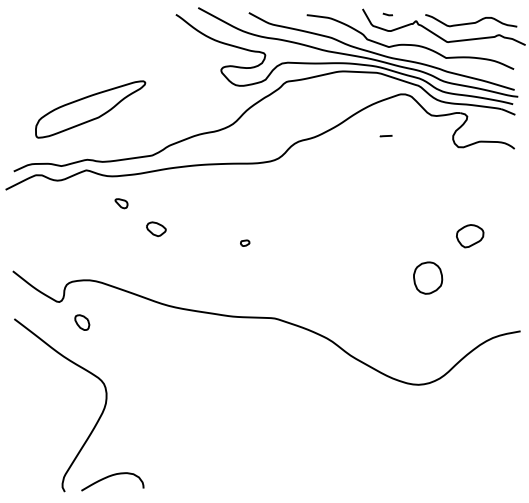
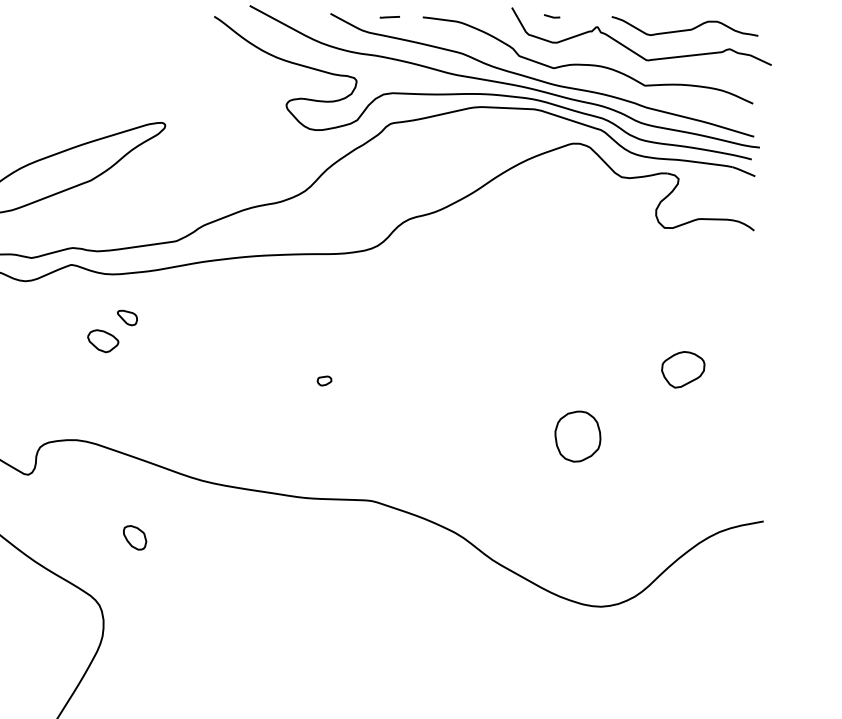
line: (385, 136) -> (388, 17), moved
part: (156, 229) -> (103, 341), moved
part: (428, 277) -> (578, 435), moved
part: (82, 322) -> (135, 537), moved

